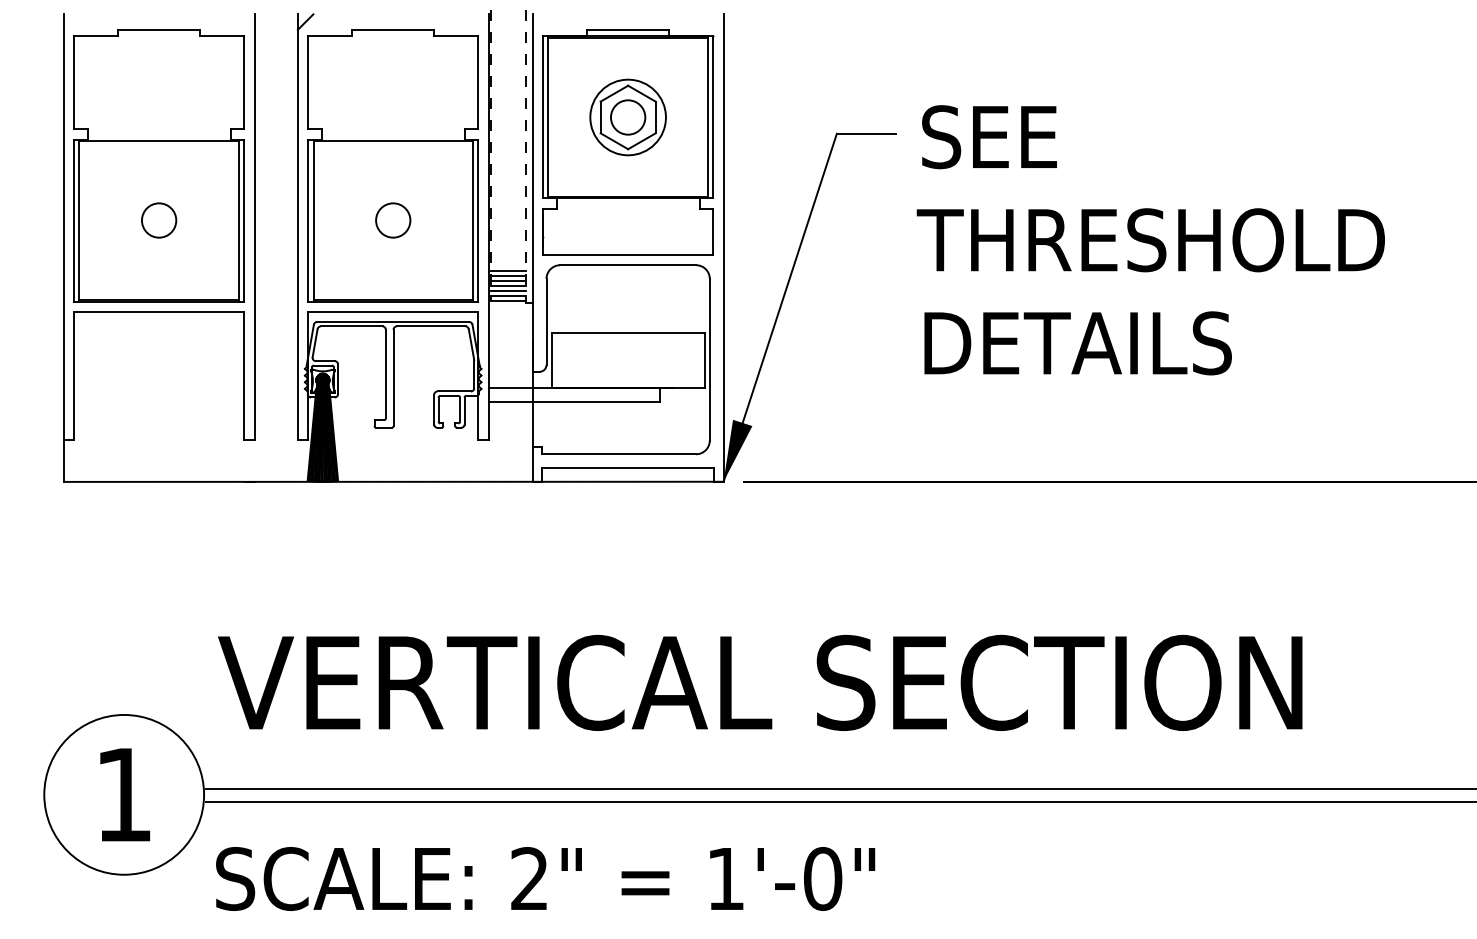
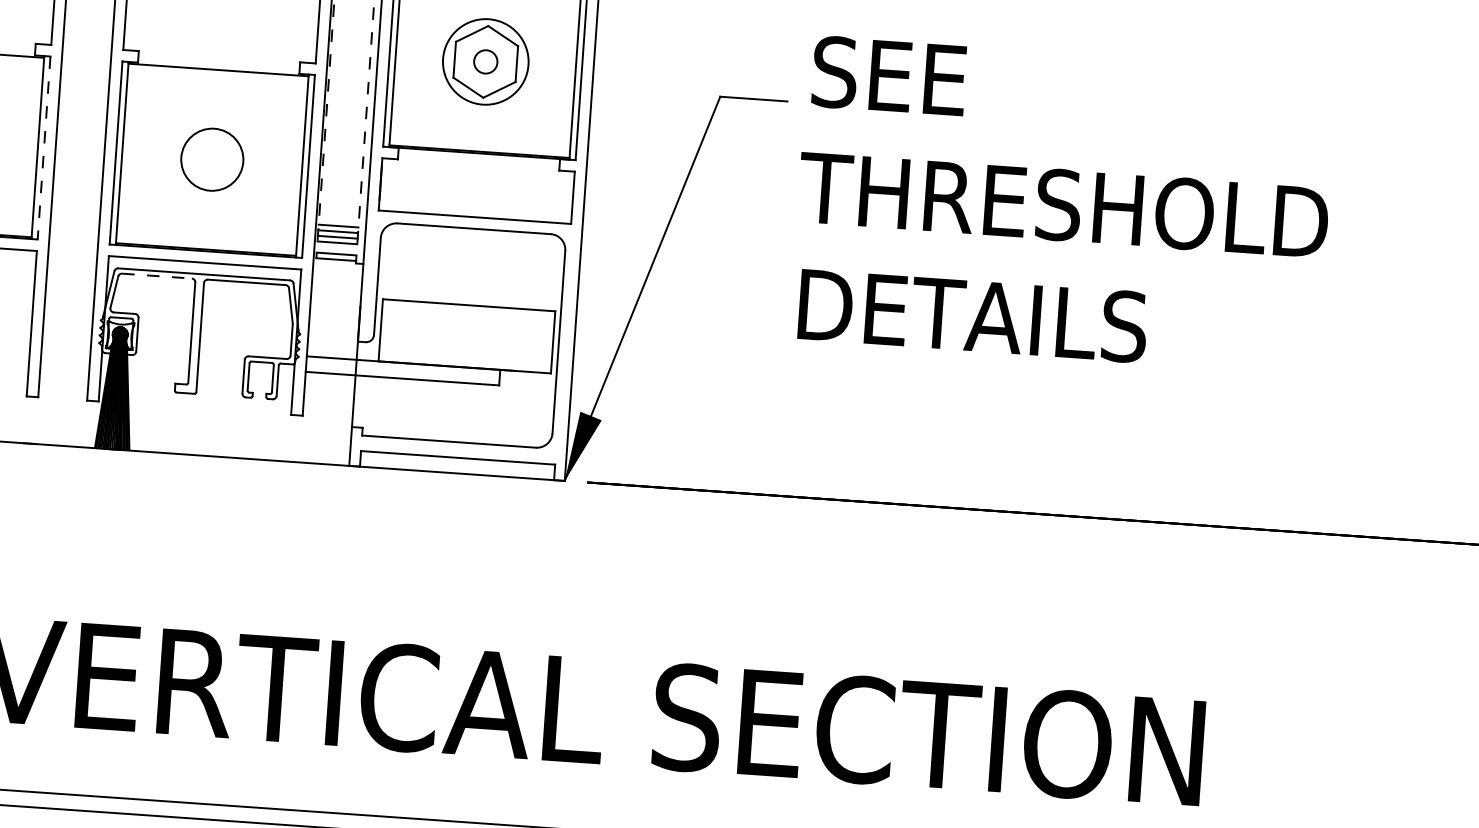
circle: (627, 117) -> (485, 61), size x0.6
line: (244, 220) -> (44, 147), solid -> dashed
circle: (393, 220) -> (212, 159), size x1.6
text: (1150, 240) -> (1062, 205), moved
line: (508, 290) -> (336, 247), removed
line: (351, 326) -> (156, 276), solid -> dashed

